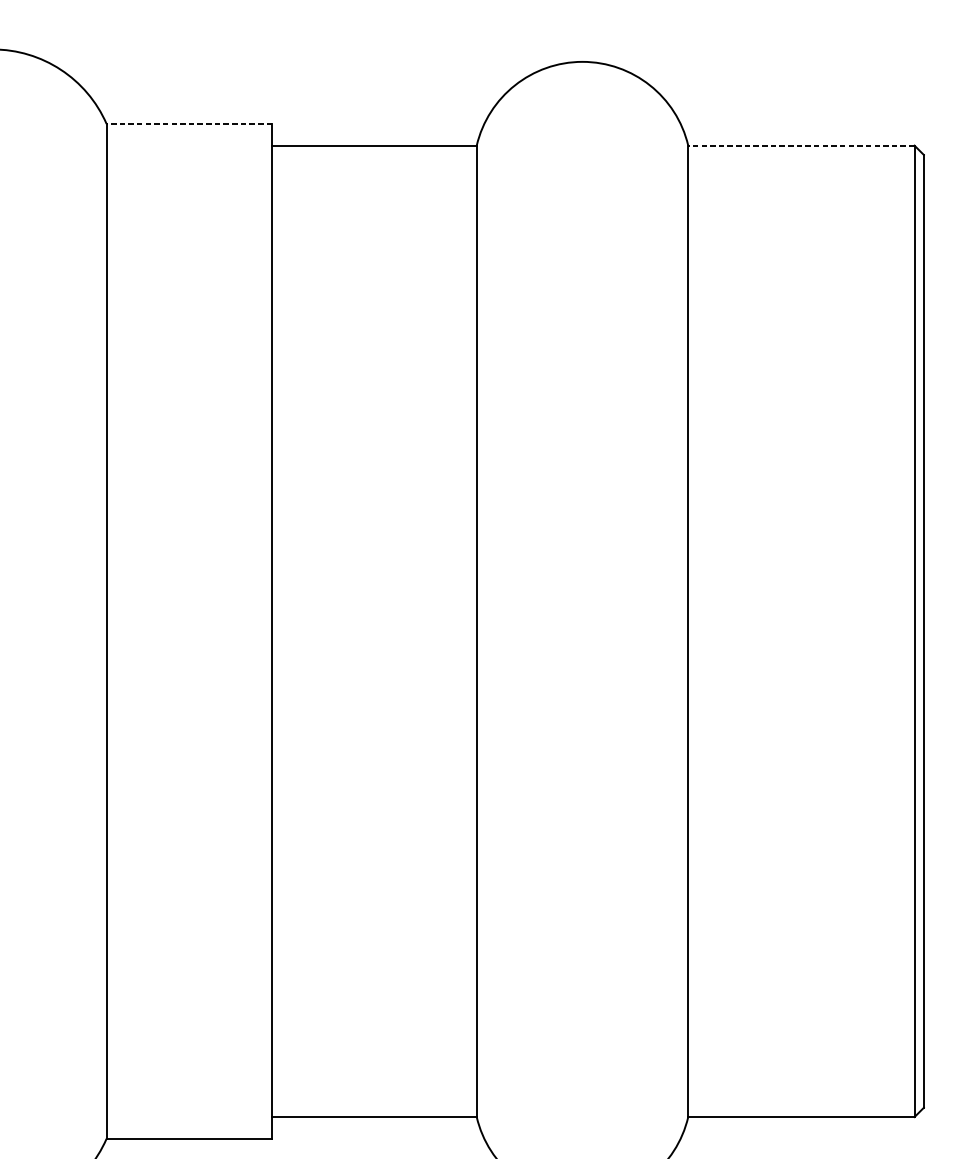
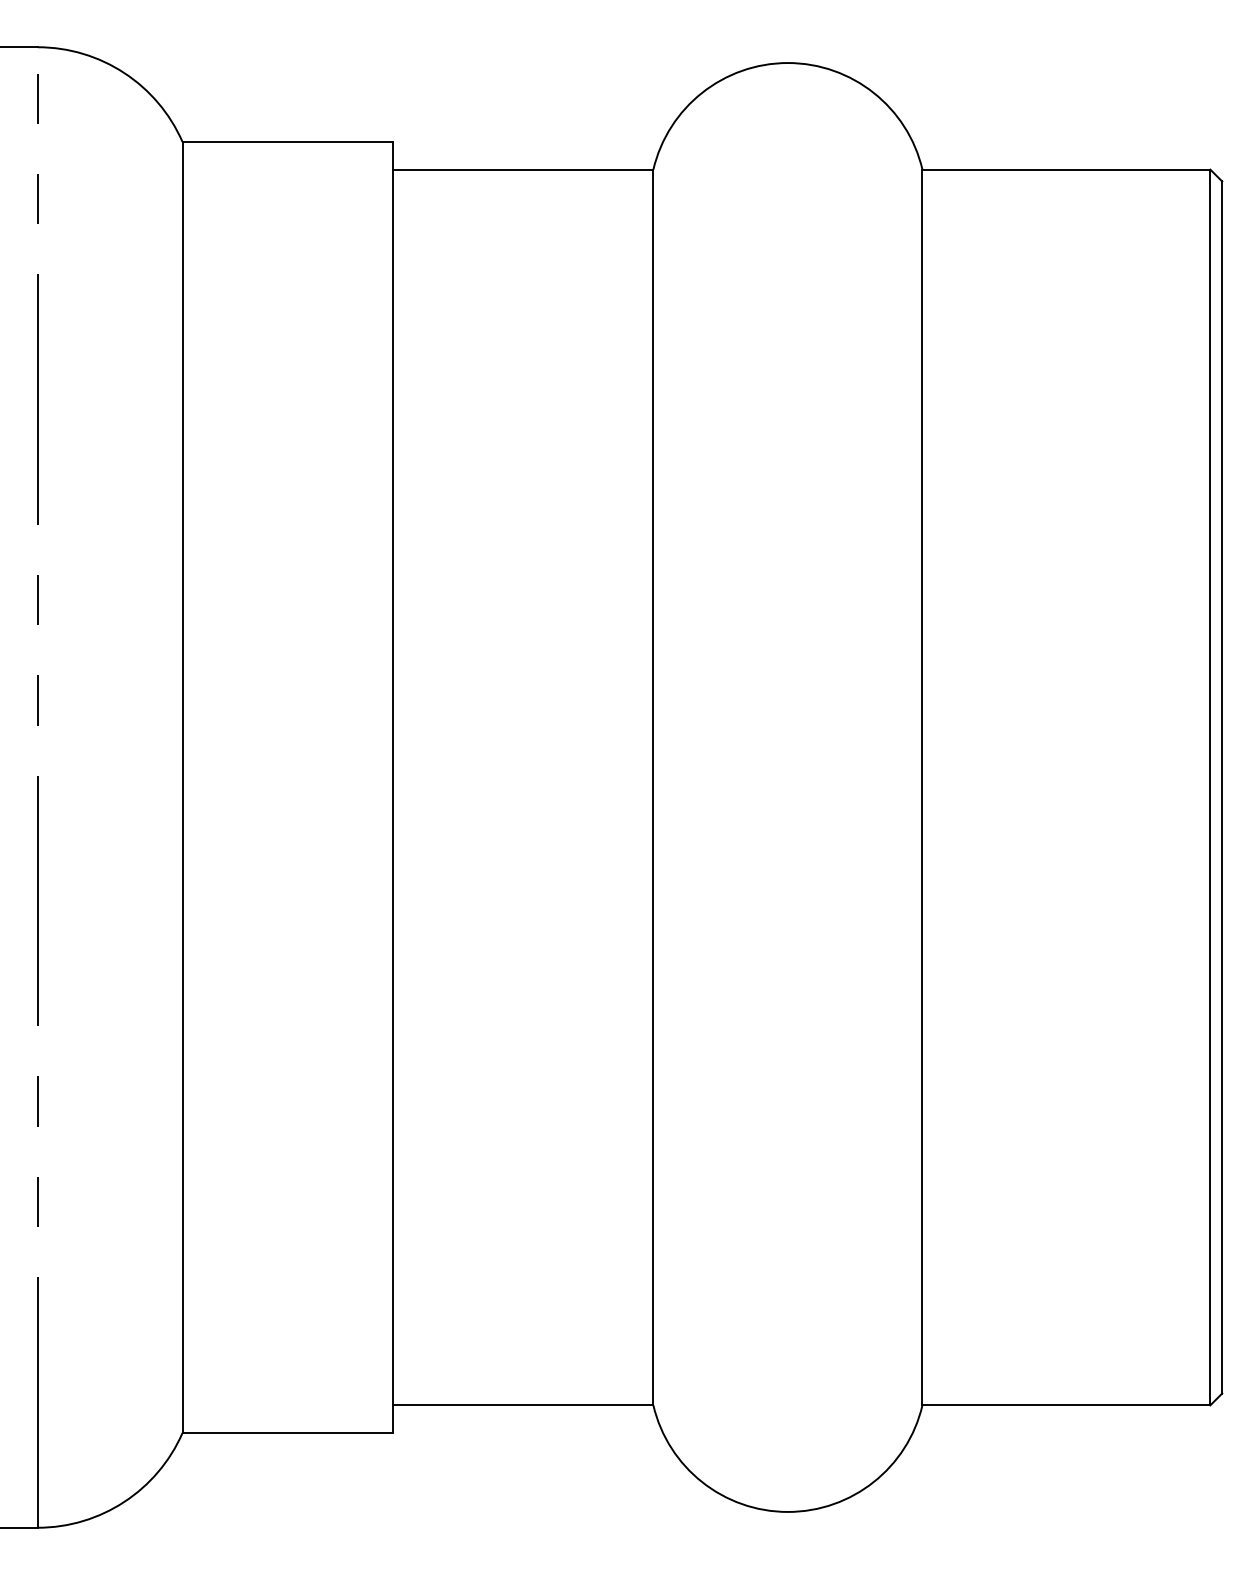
line: (189, 124) -> (287, 142), dashed -> solid
line: (801, 145) -> (1066, 169), dashed -> solid

